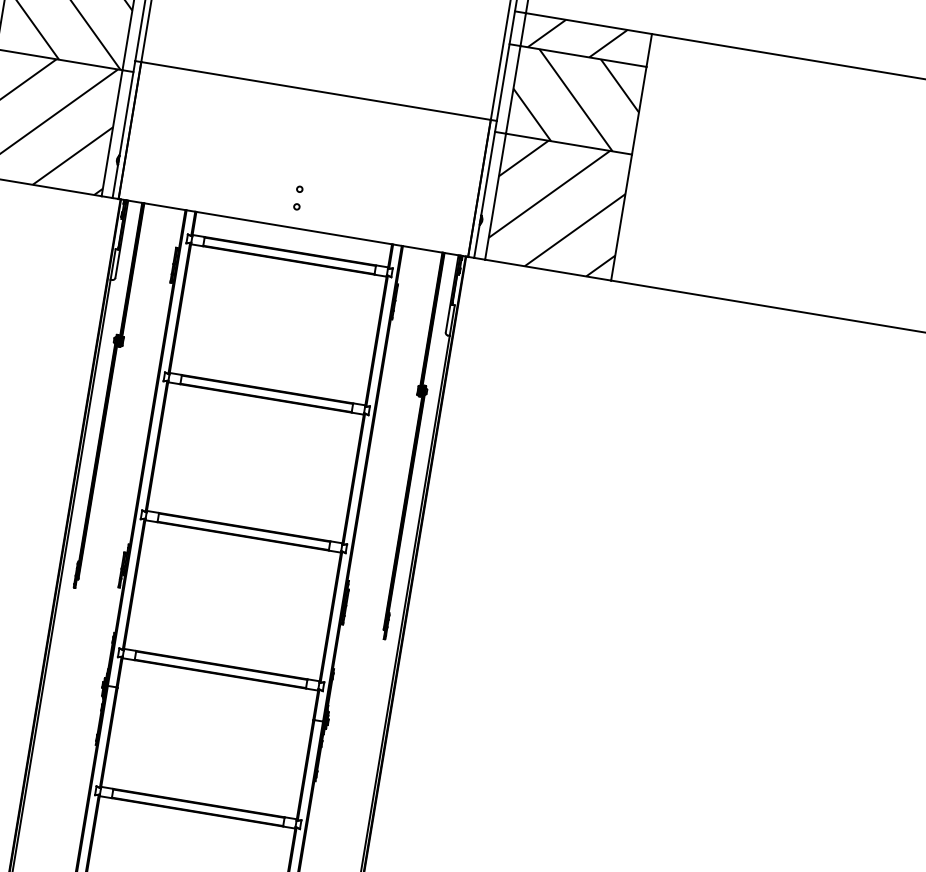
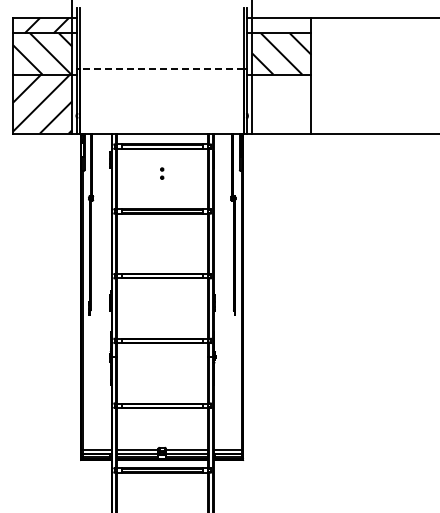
hatch: (577, 38) -> (277, 25), removed
line: (314, 90) -> (161, 69), solid -> dashed
part: (299, 197) -> (162, 173), moved
hatch: (558, 205) -> (281, 103), removed

